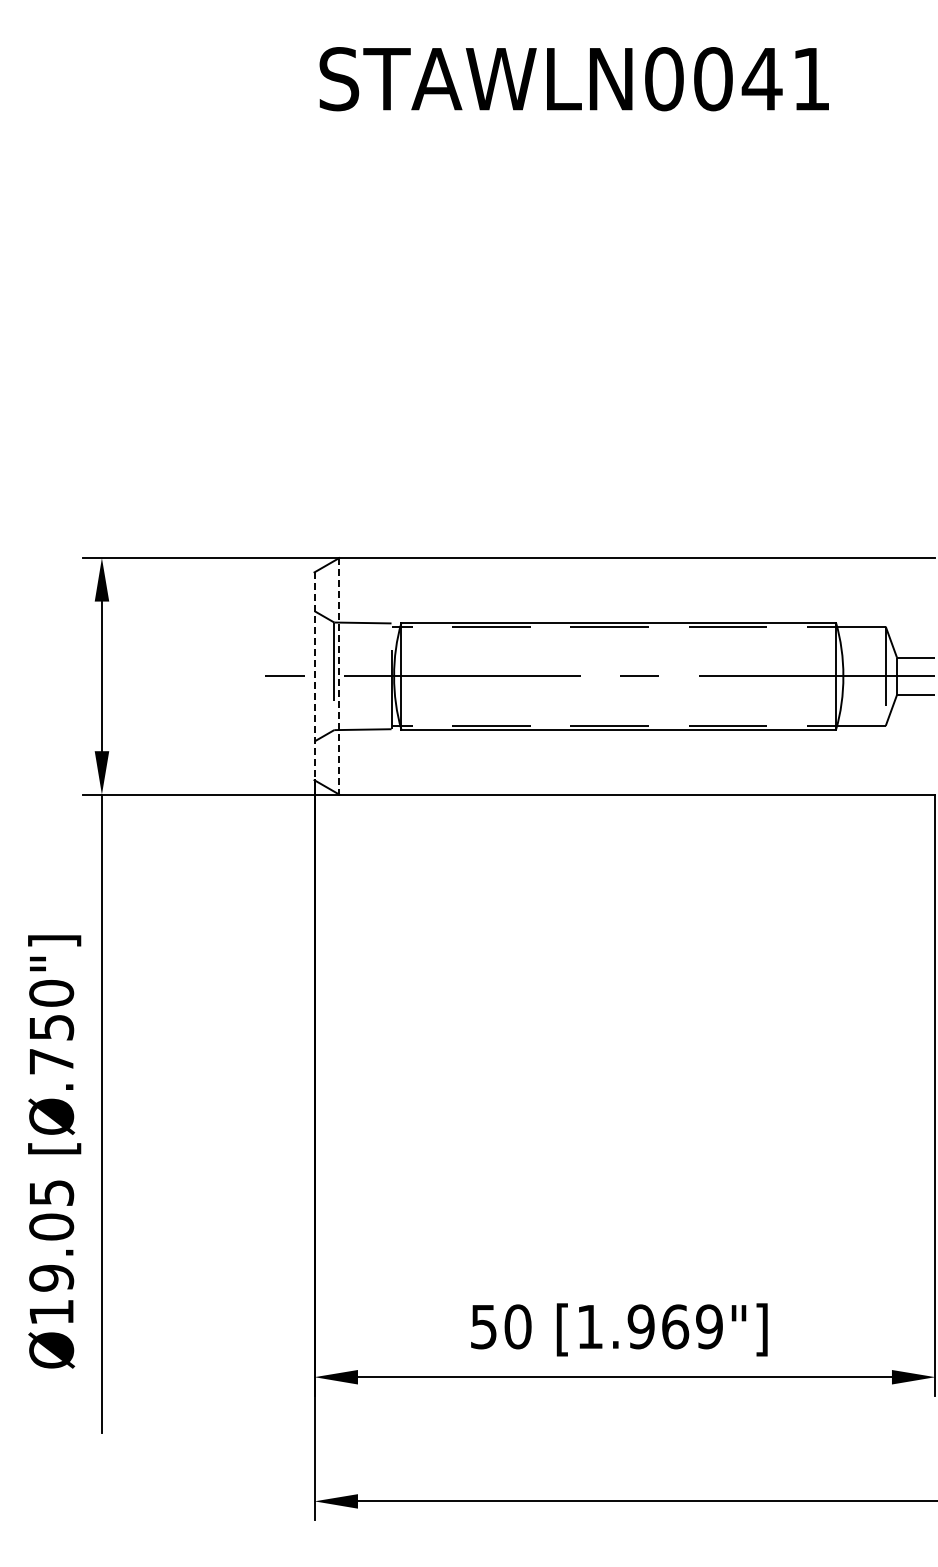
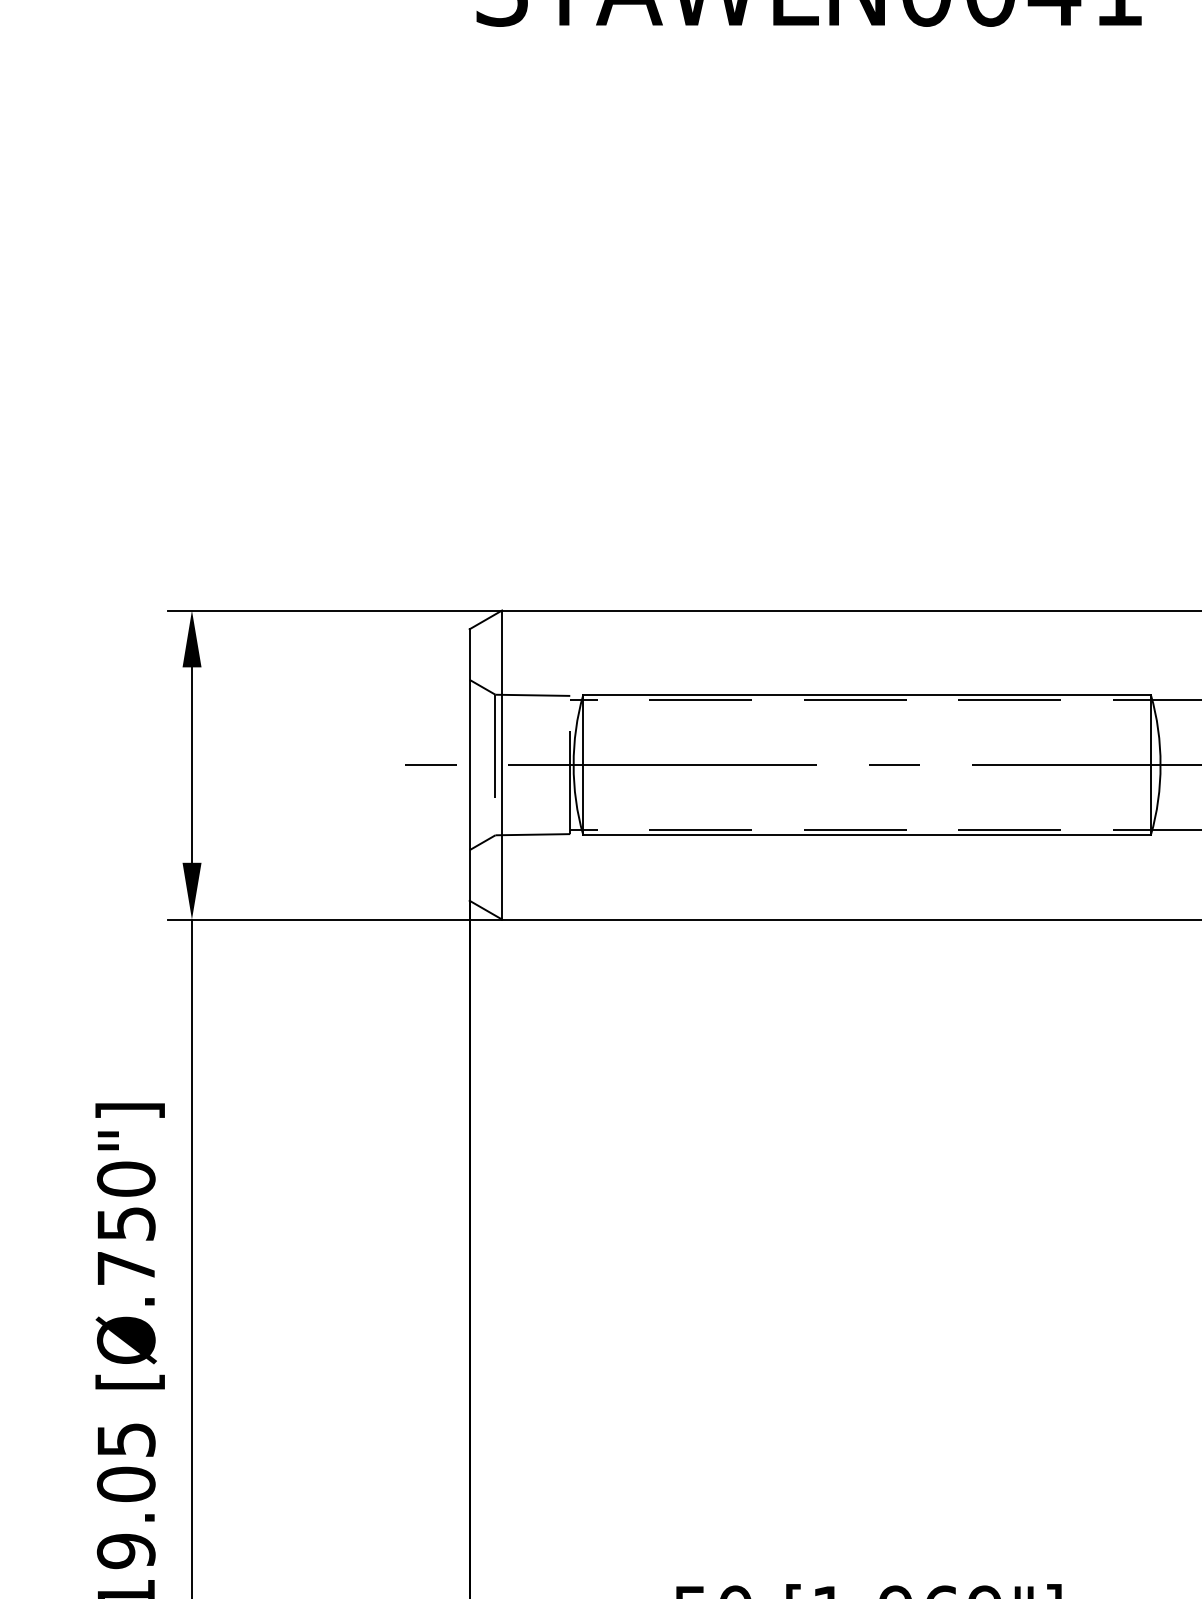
line: (314, 676) -> (469, 765), dashed -> solid
line: (339, 676) -> (502, 765), dashed -> solid

